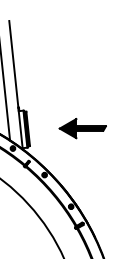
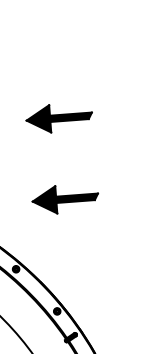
part: (82, 71) -> (58, 118), added

